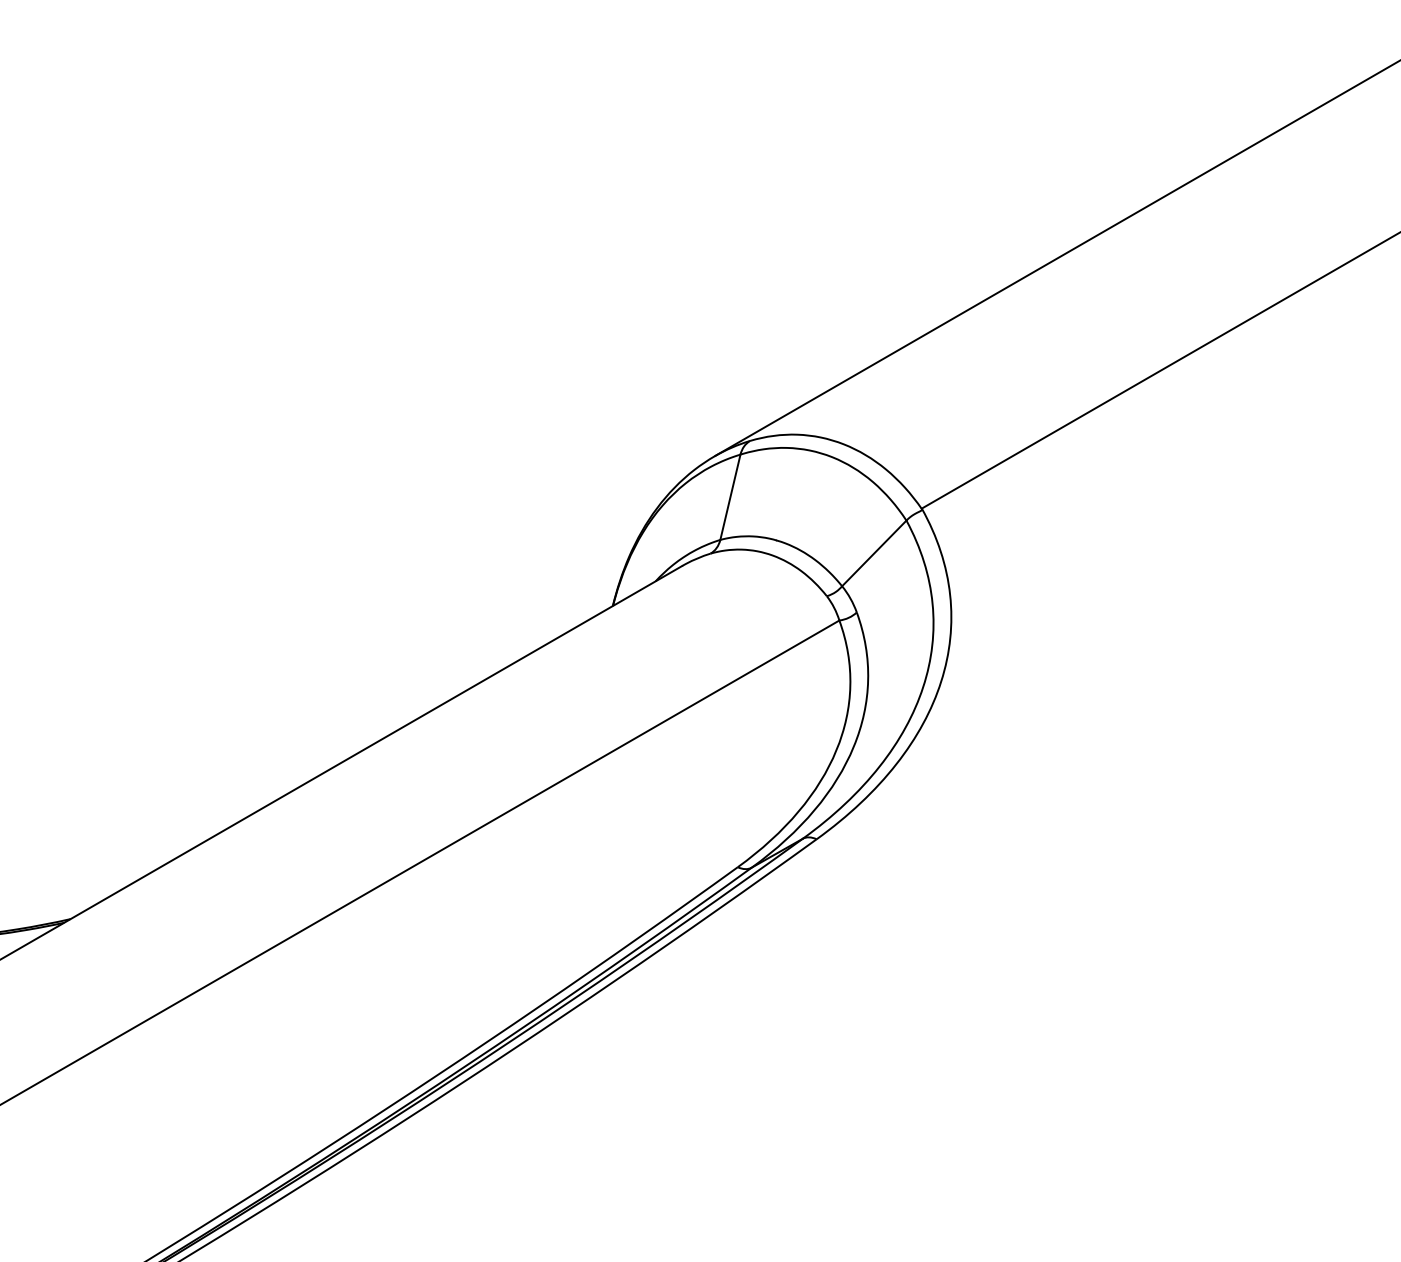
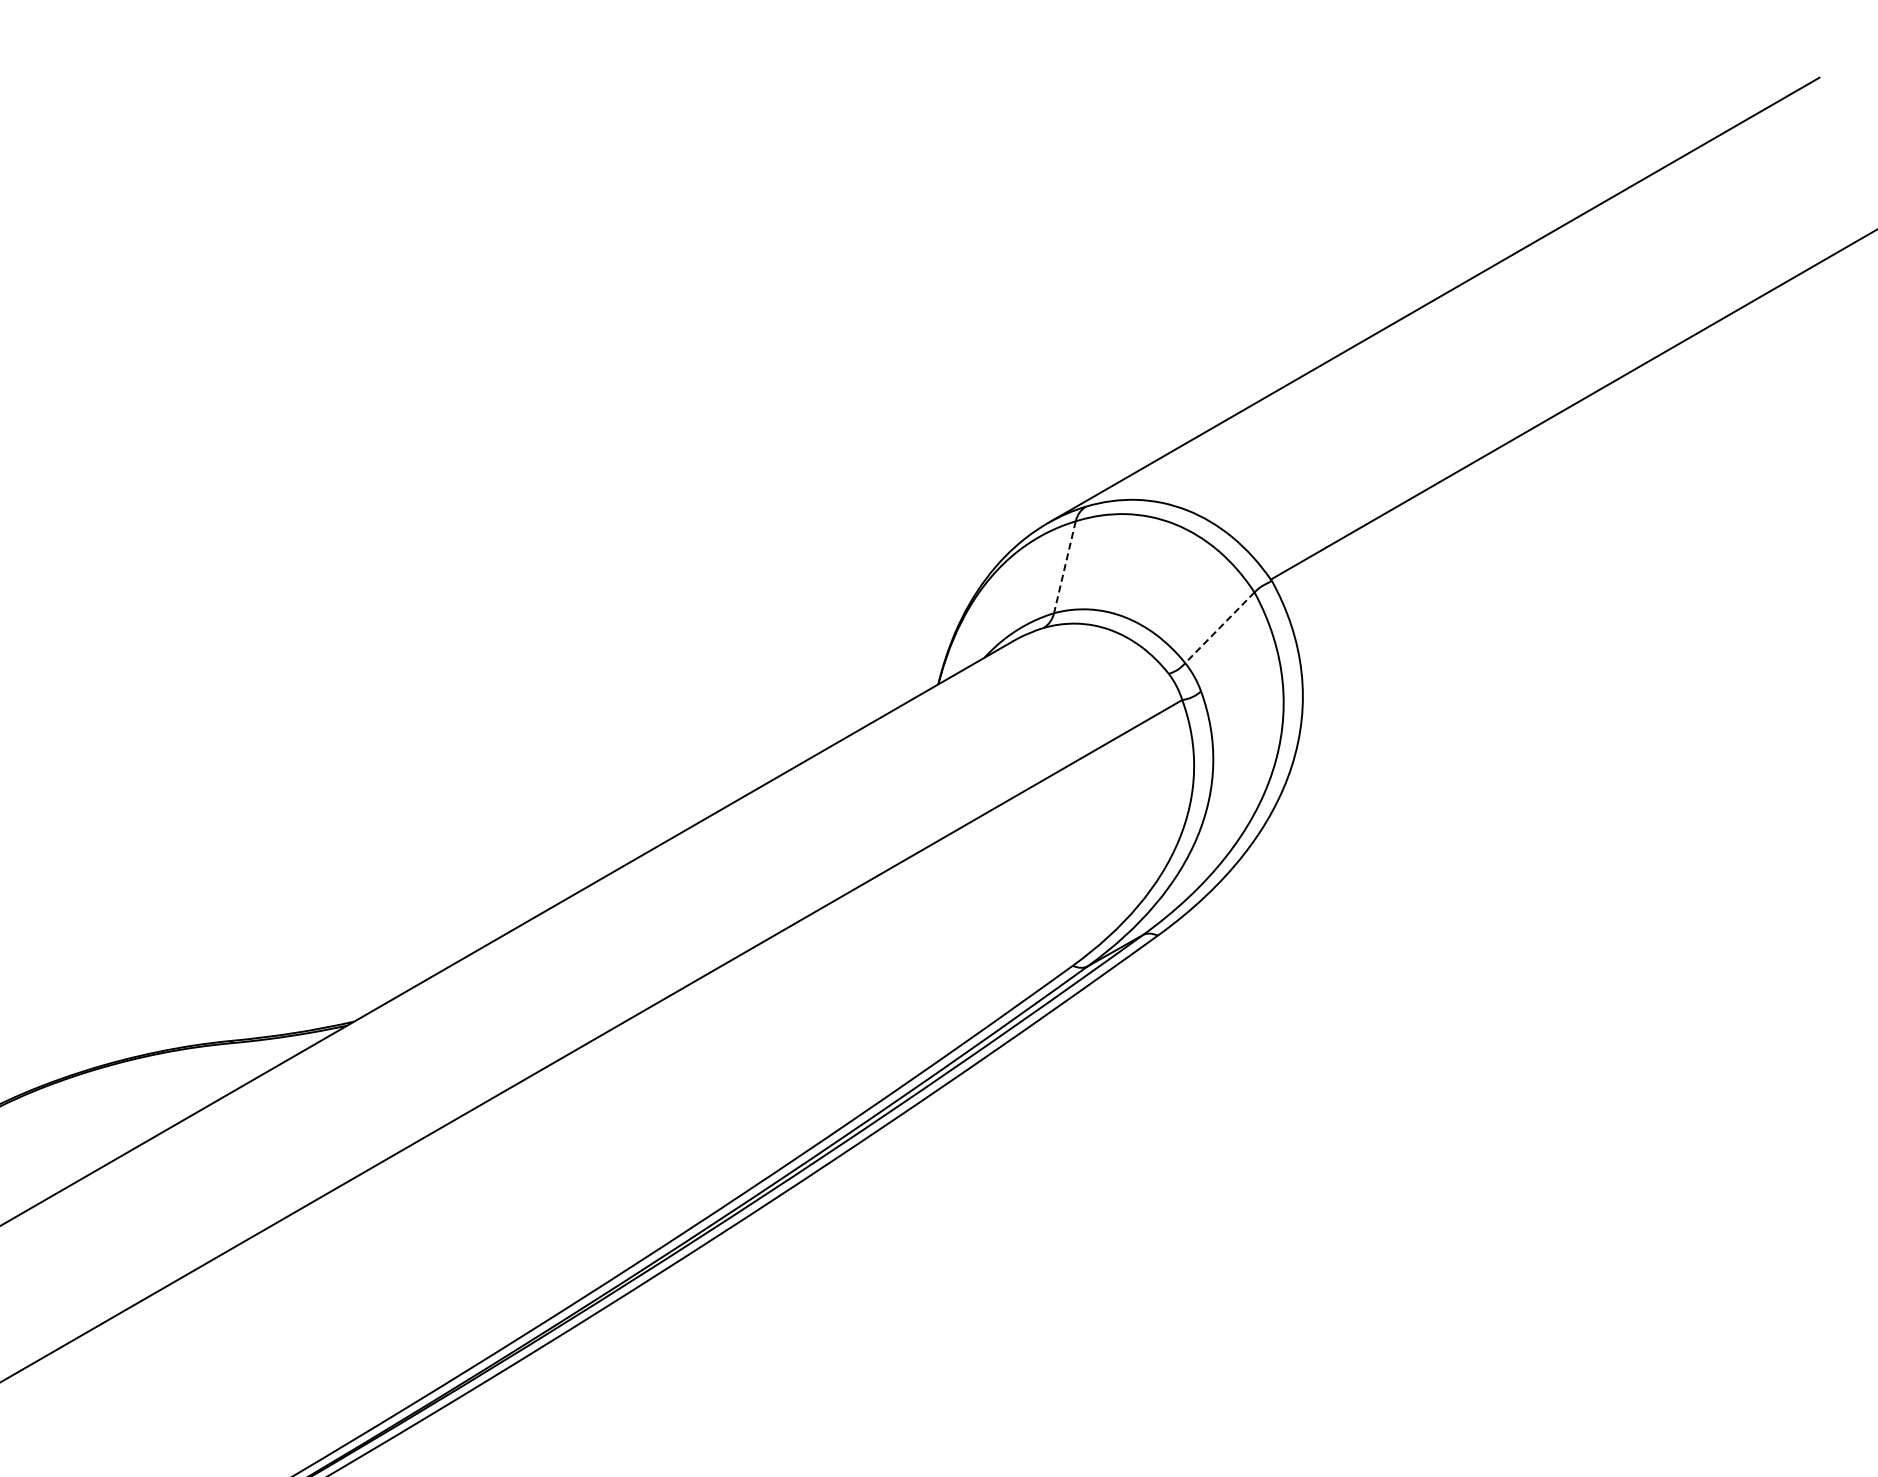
line: (730, 497) -> (1064, 567), solid -> dashed
line: (873, 554) -> (1219, 628), solid -> dashed

